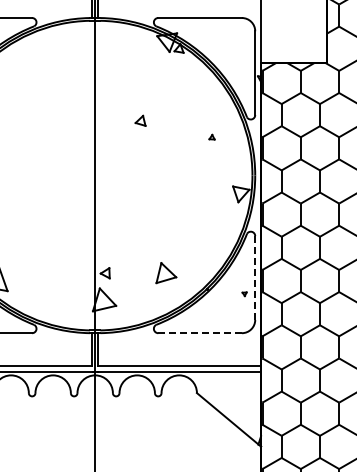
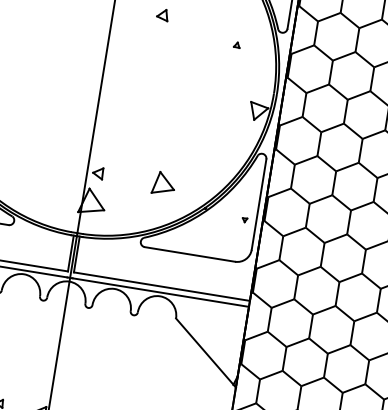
line: (255, 278) -> (259, 205), dashed -> solid
line: (200, 333) -> (190, 254), dashed -> solid

